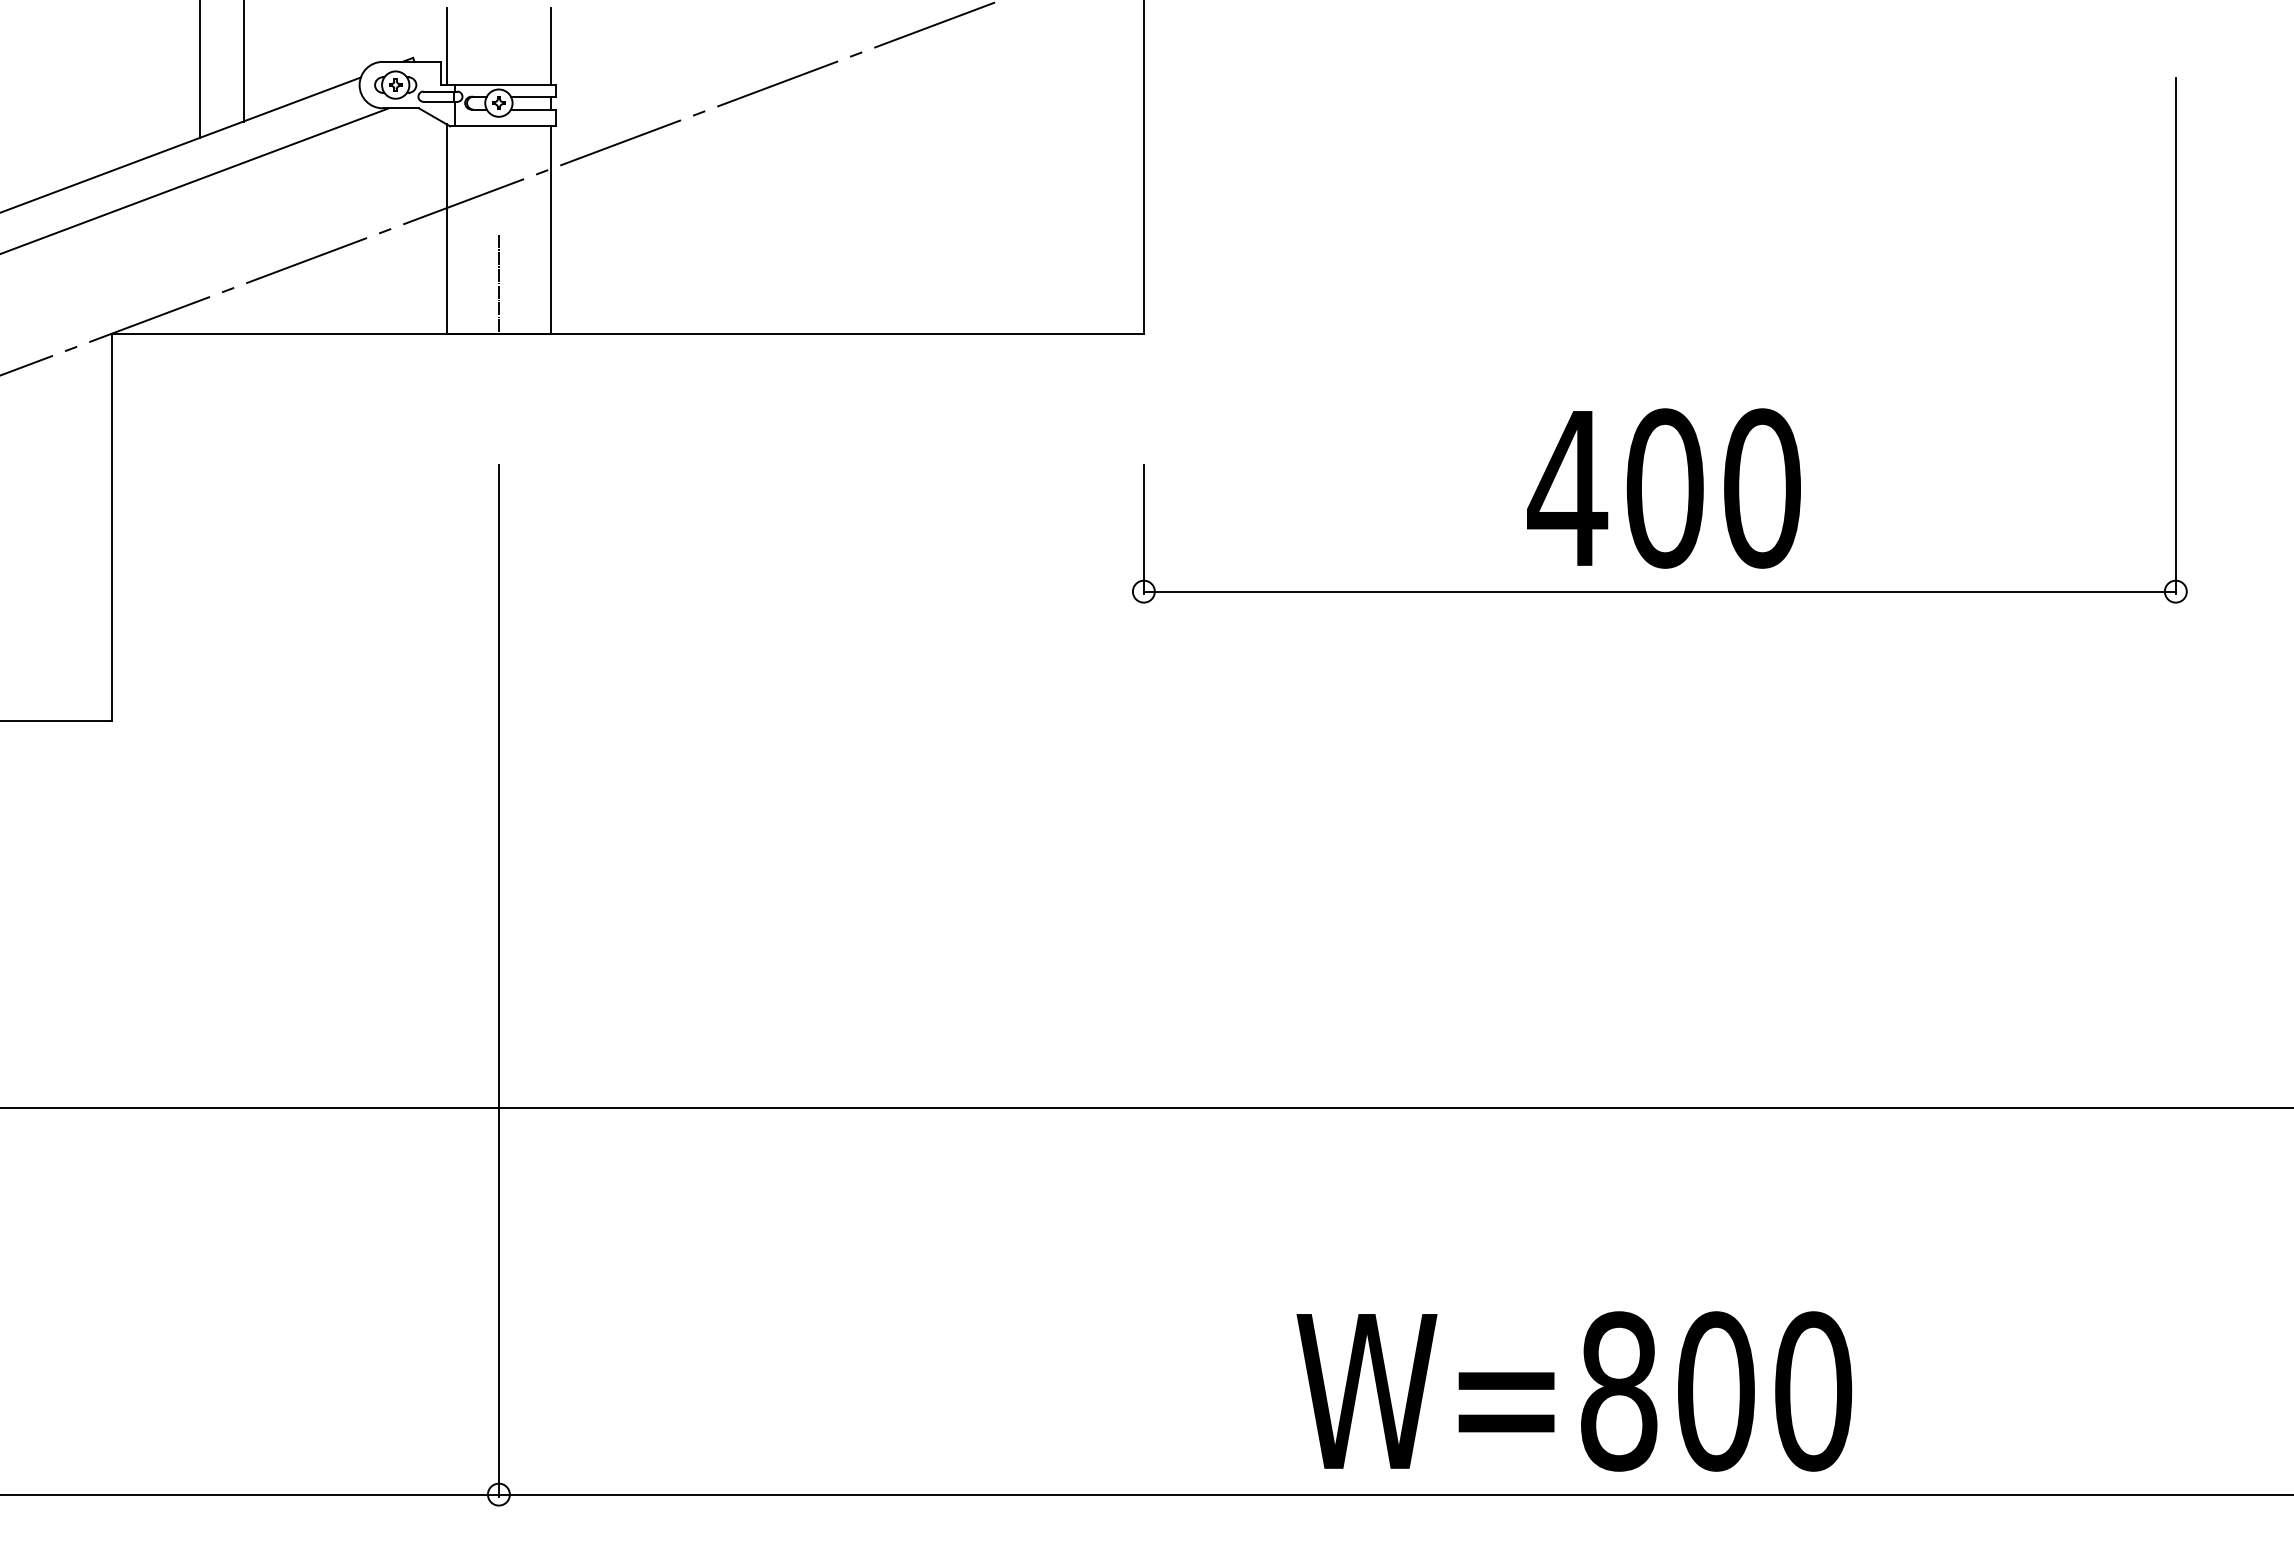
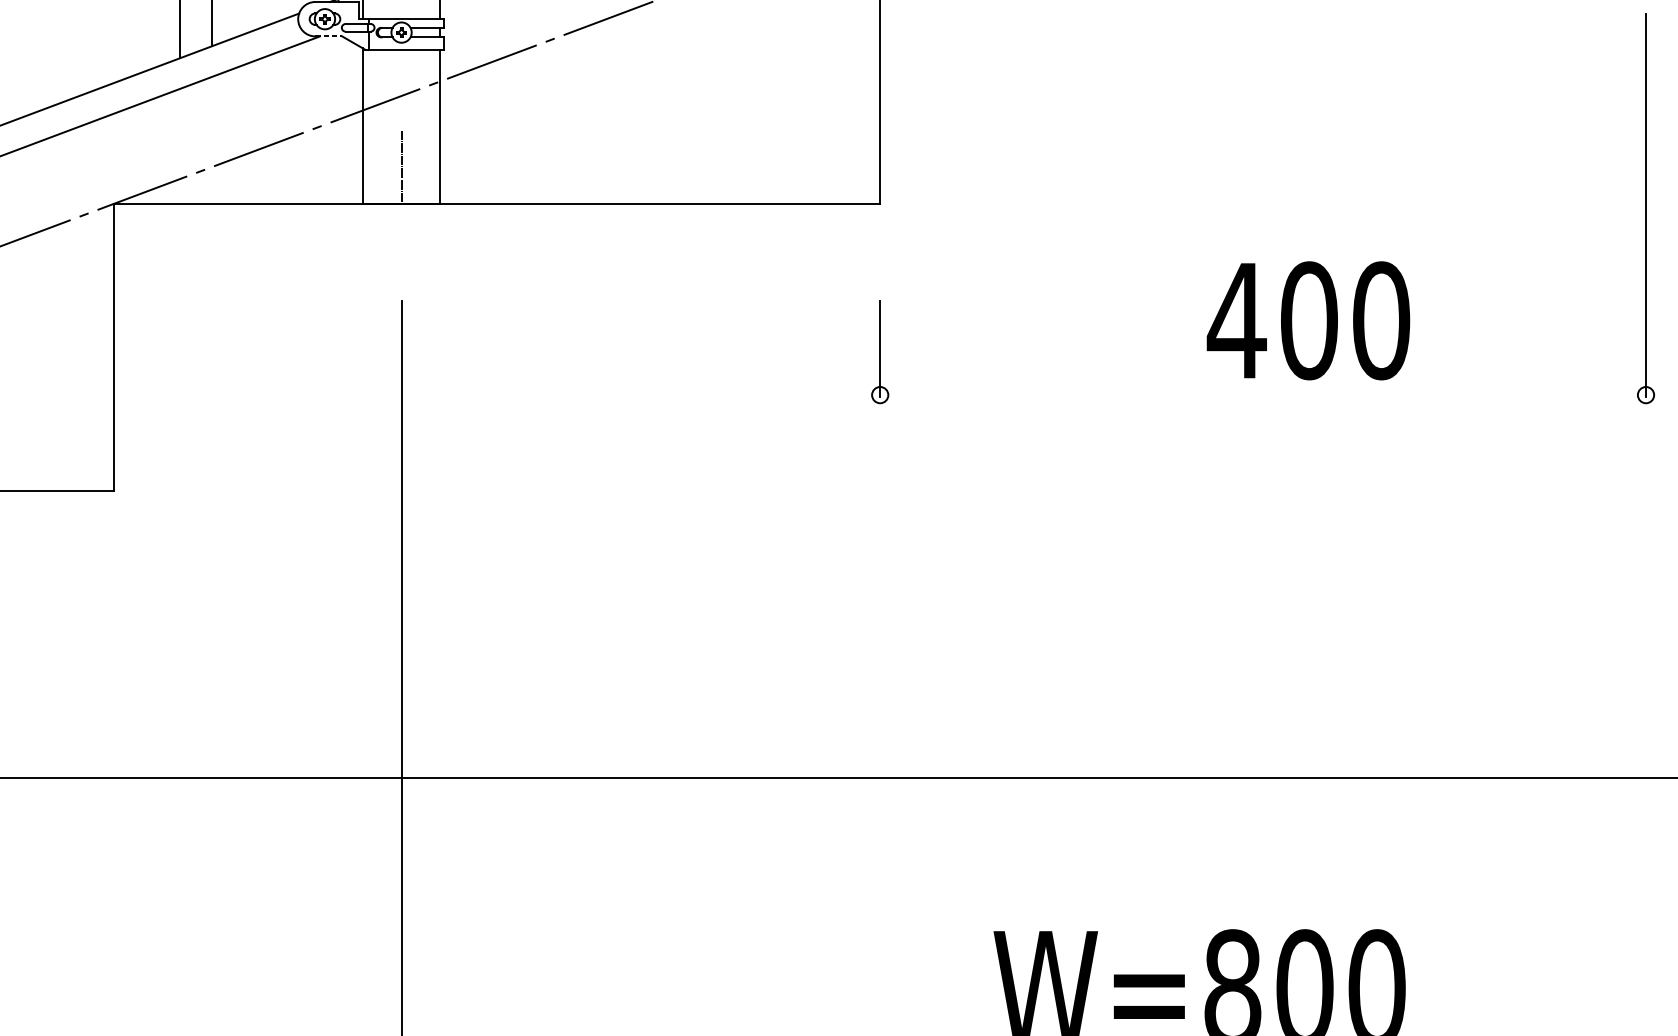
line: (401, 108) -> (329, 36), solid -> dashed
text: (1663, 488) -> (1308, 320), moved
line: (1659, 591) -> (1262, 395), removed

